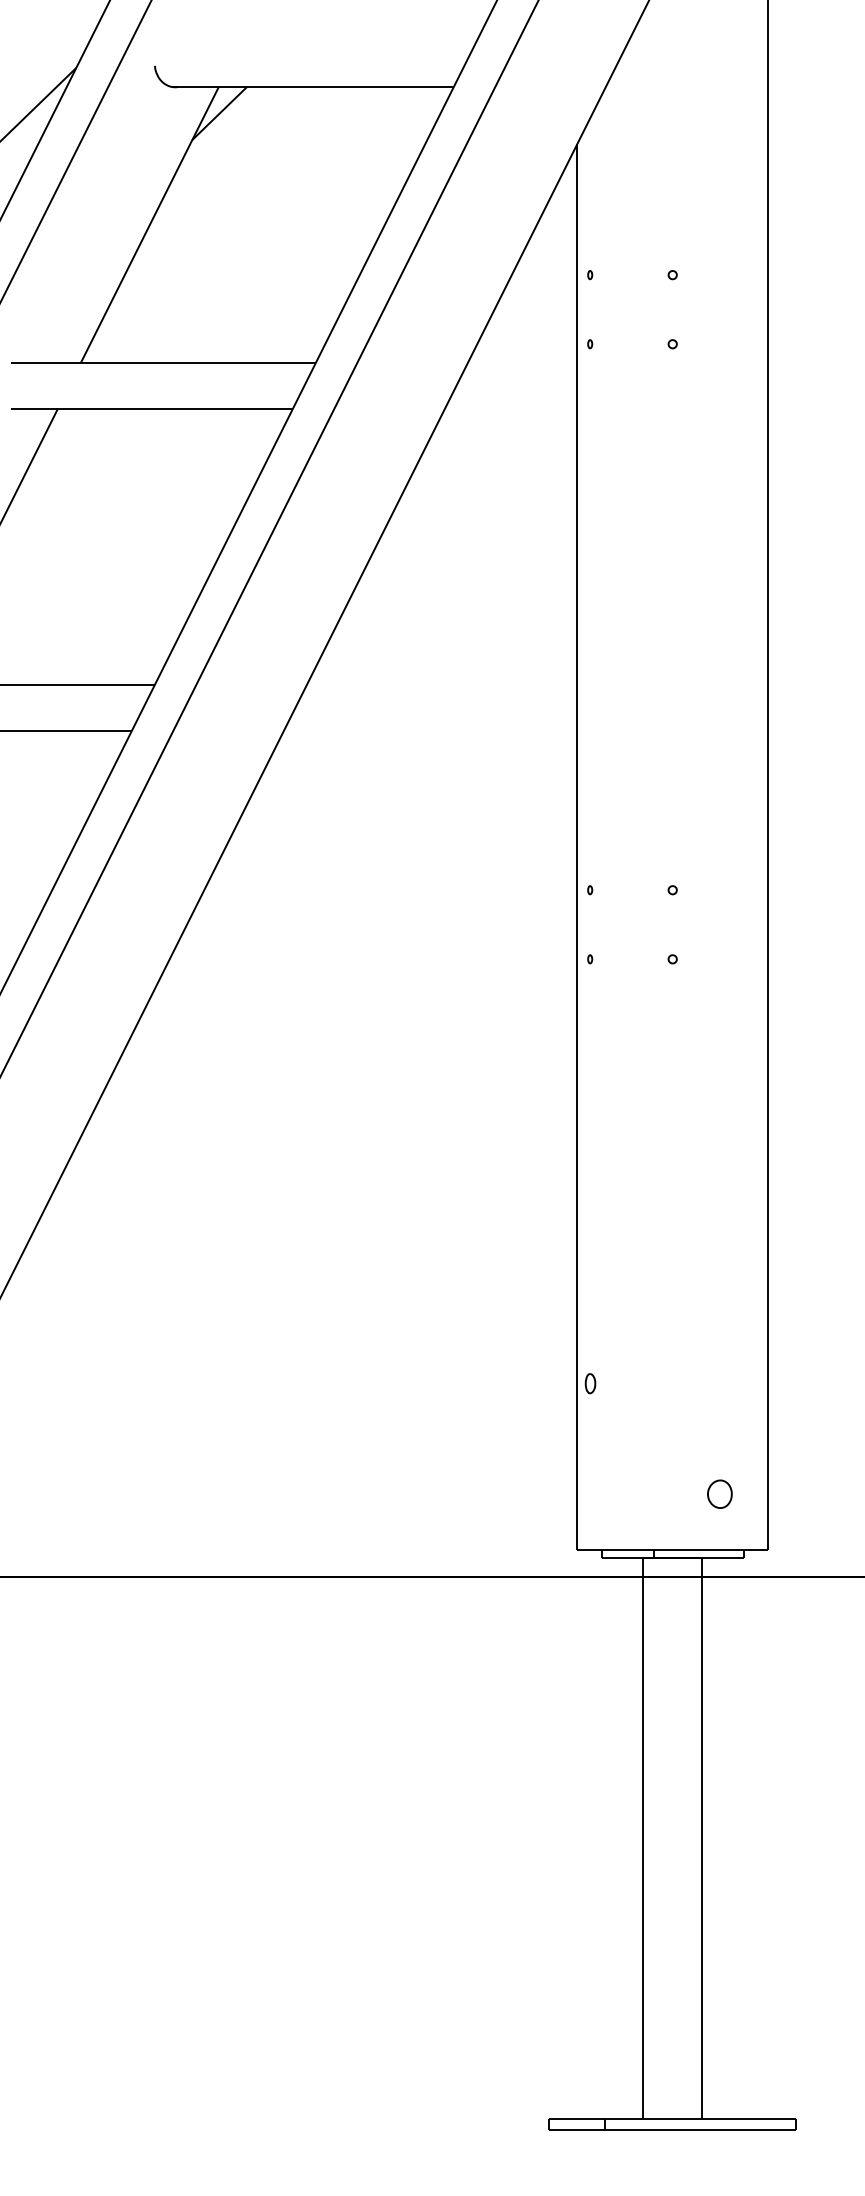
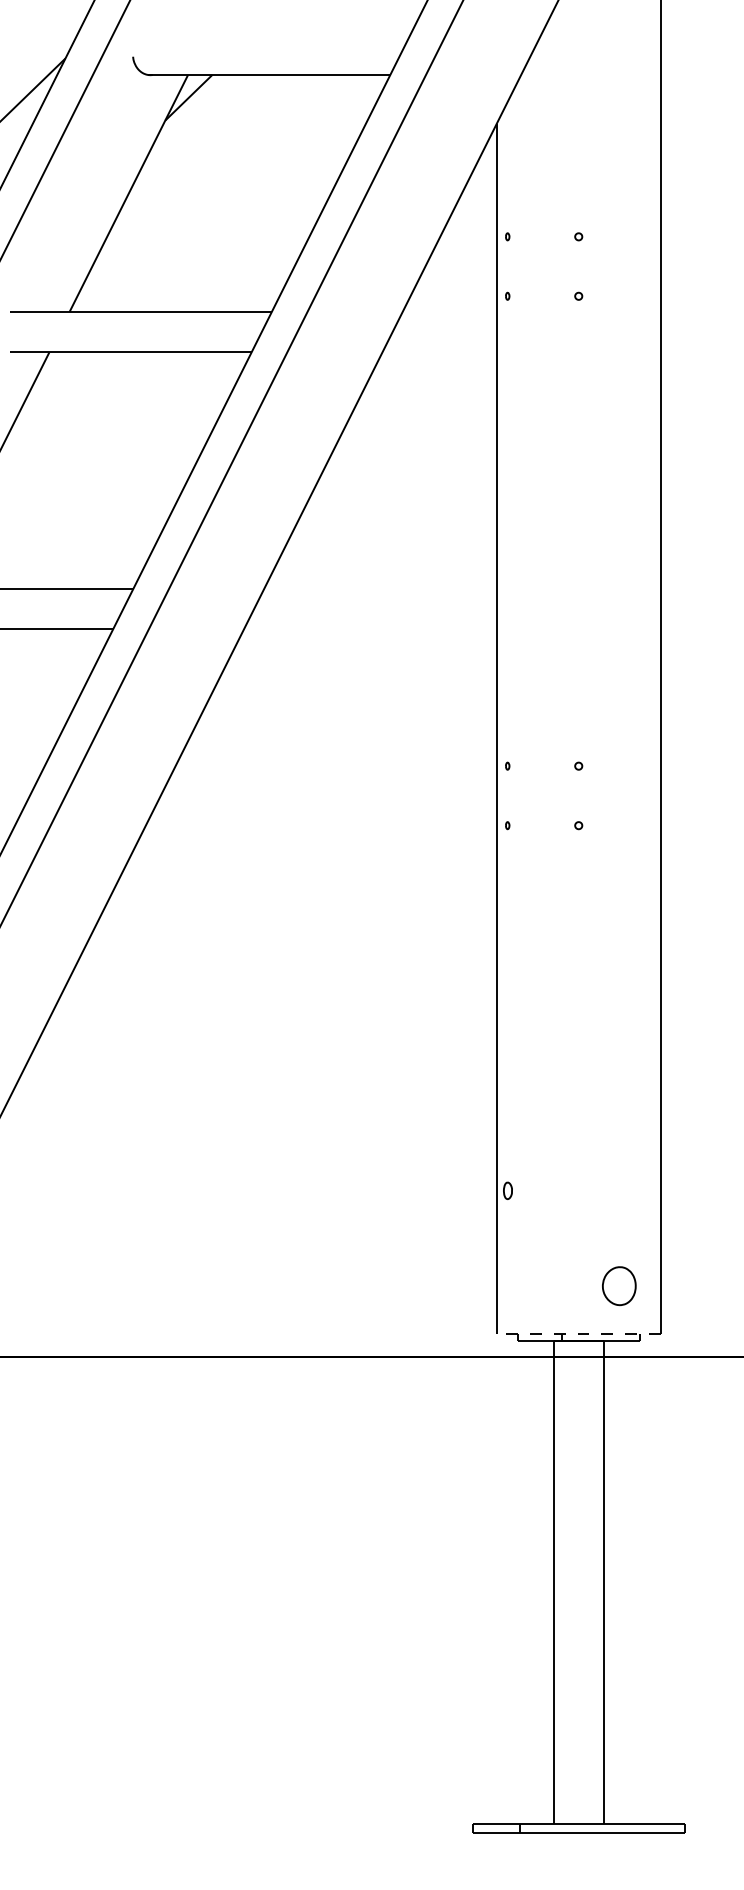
part: (719, 1493) -> (618, 1285), size x1.6
line: (672, 1549) -> (578, 1333), solid -> dashed

